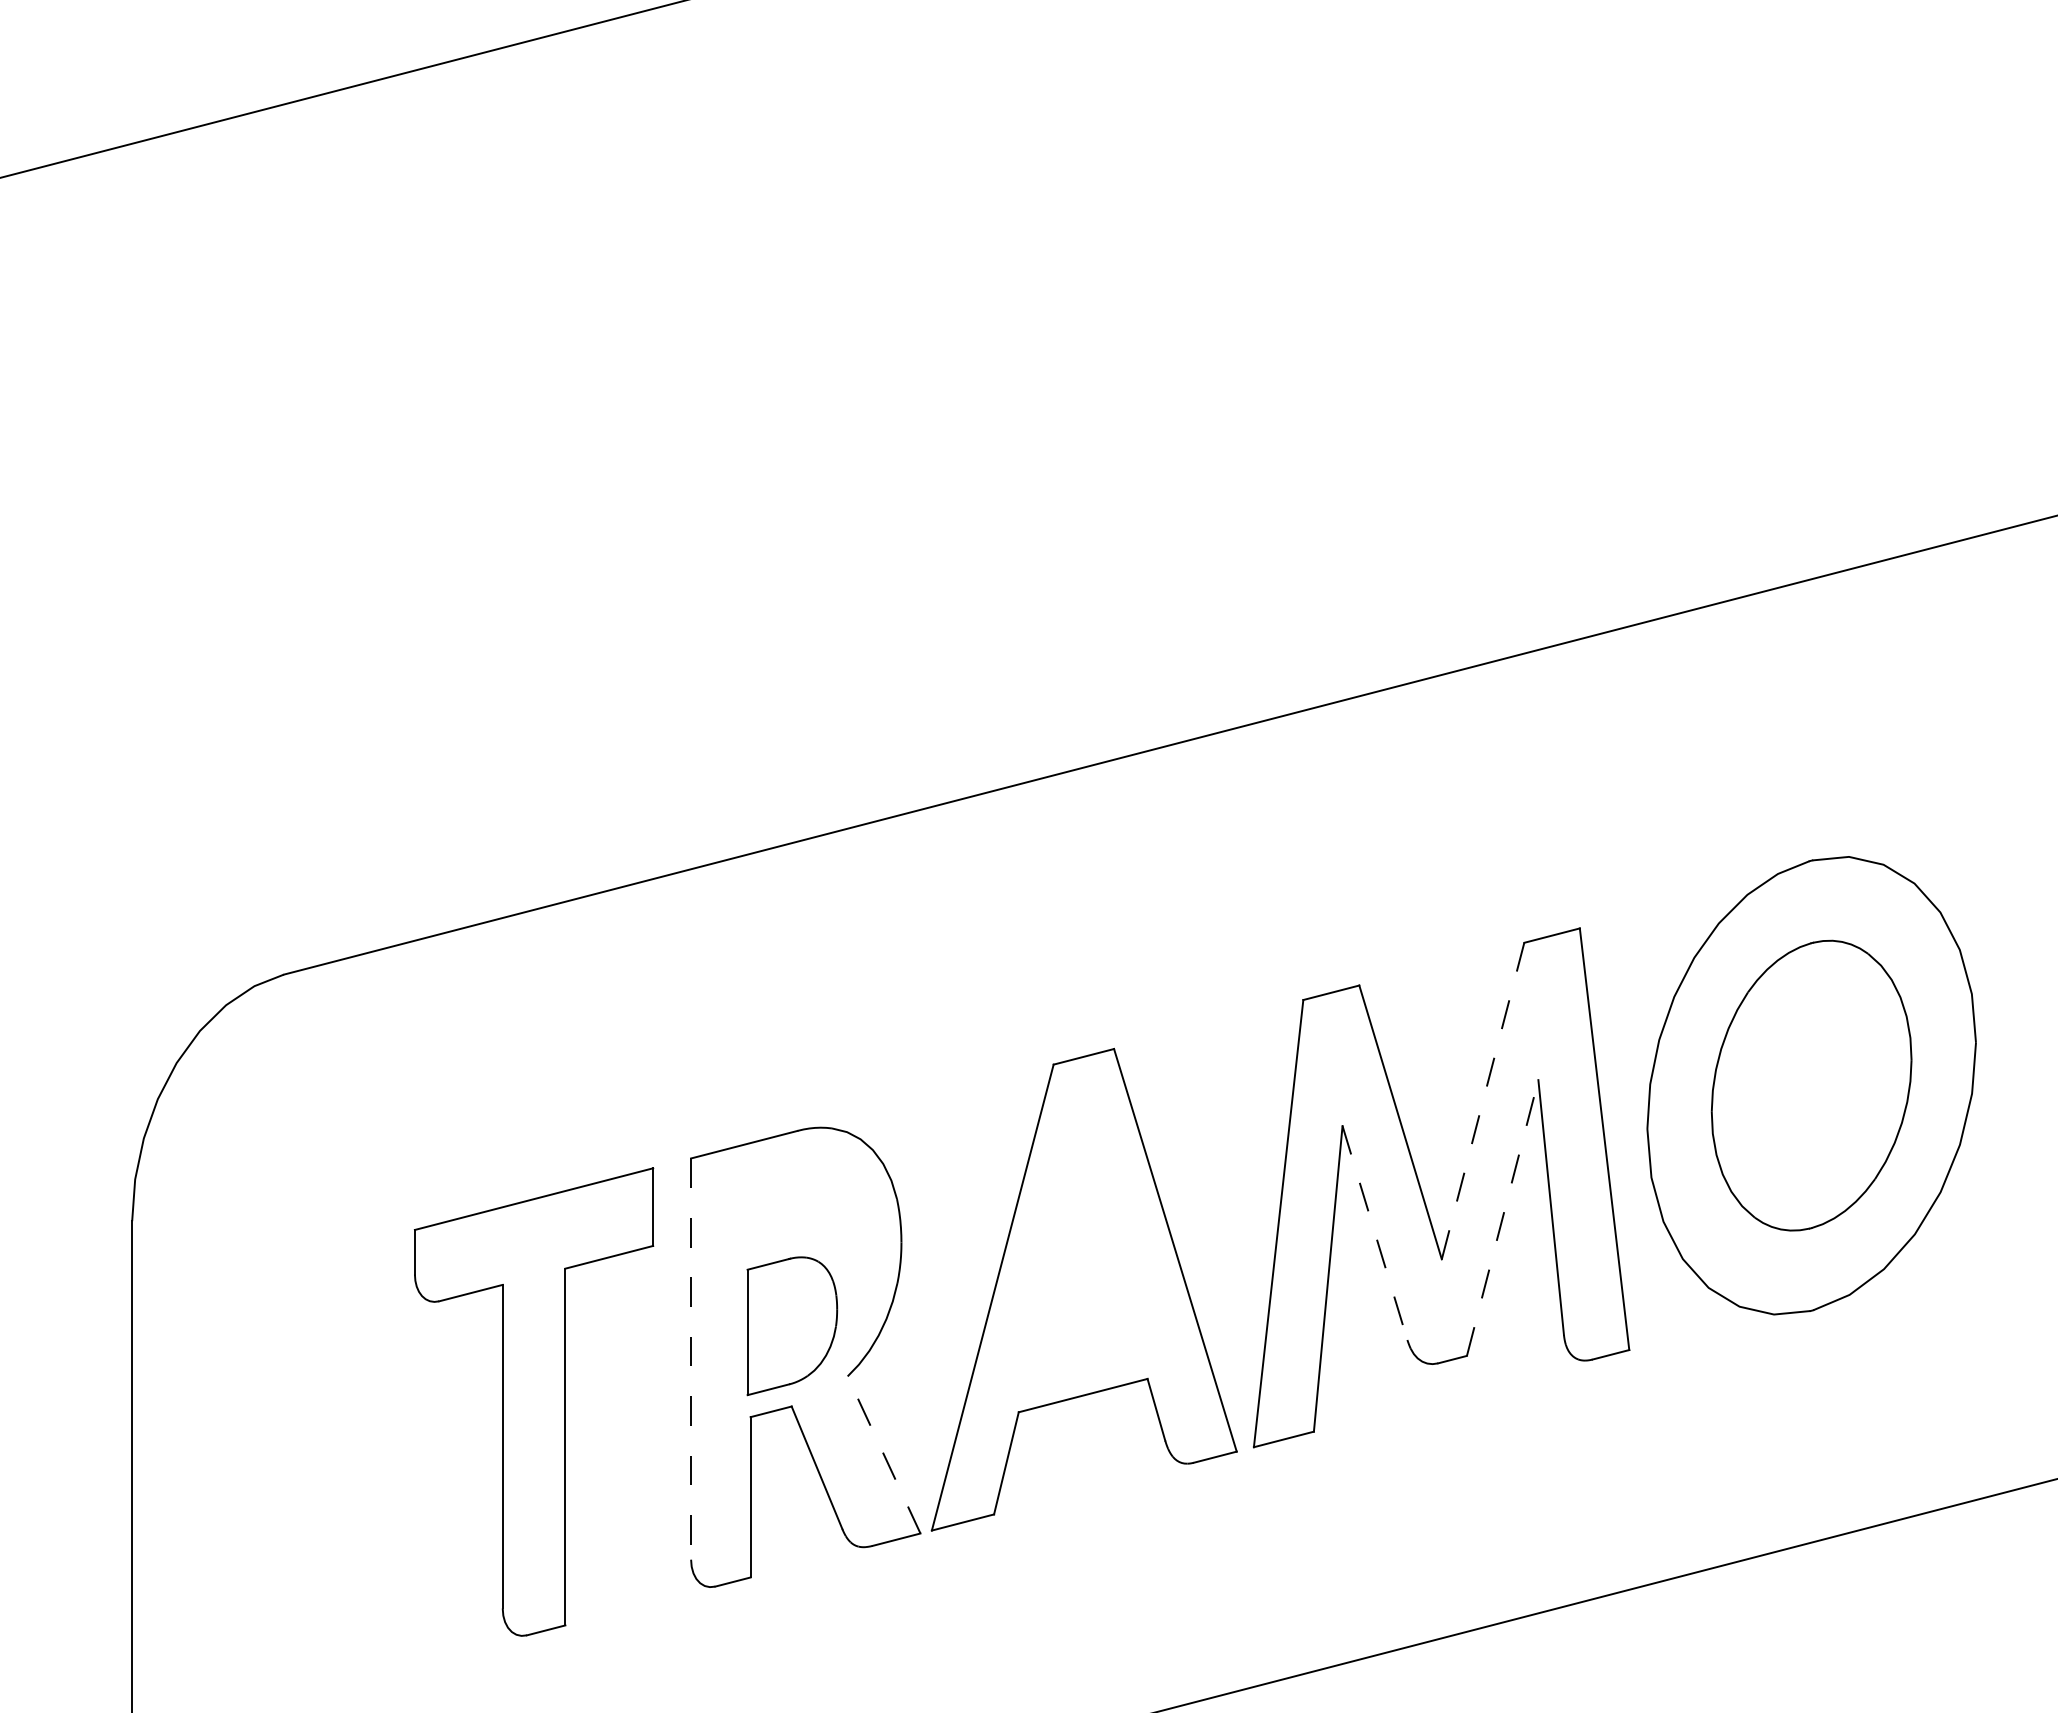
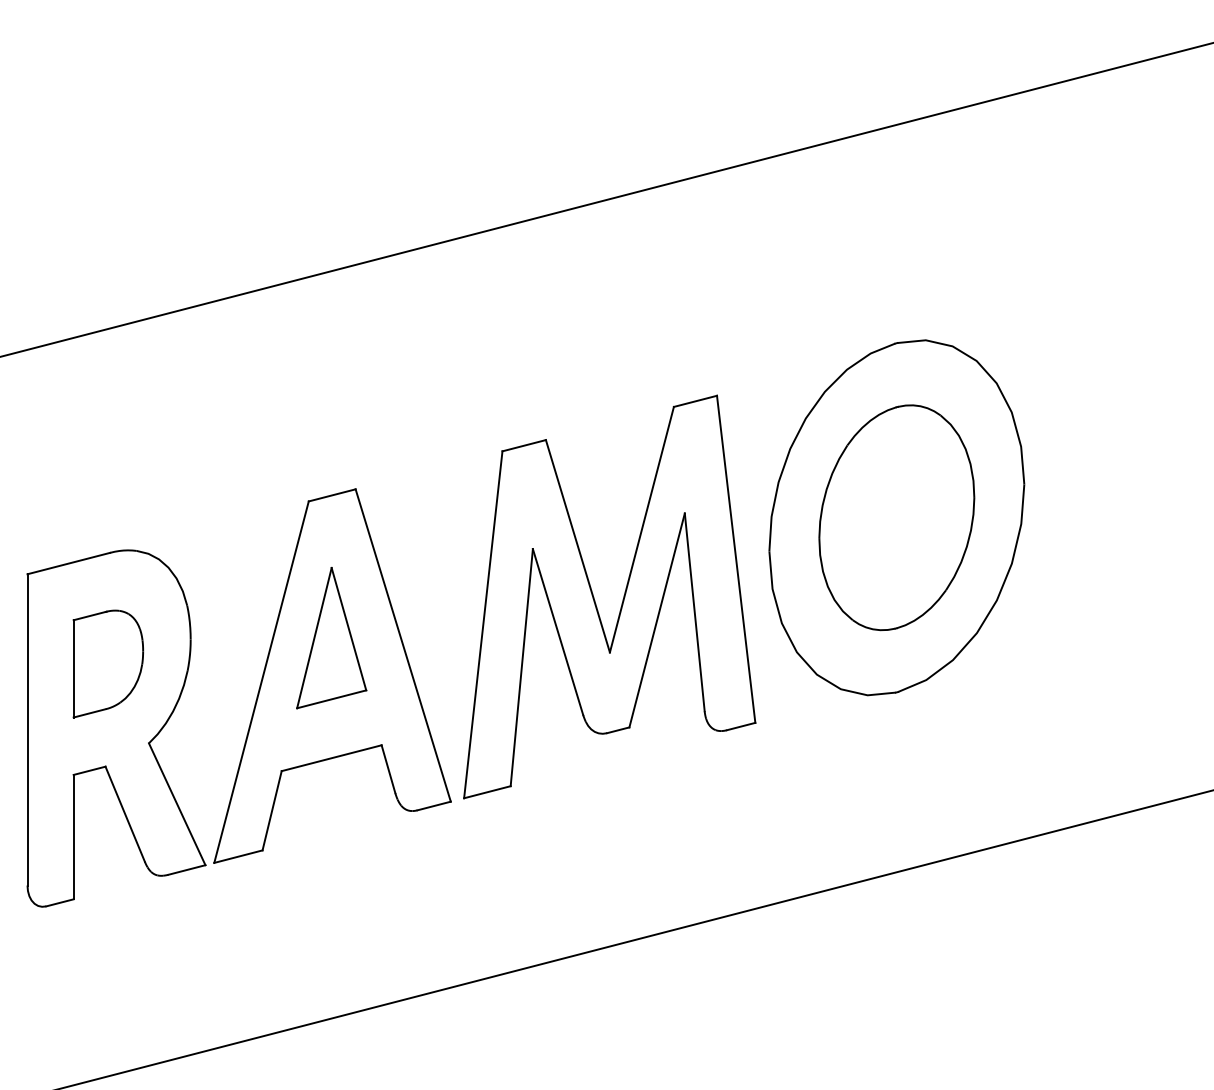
line: (1483, 1101) -> (642, 530), dashed -> solid
line: (1502, 1217) -> (656, 620), dashed -> solid
line: (1374, 1233) -> (557, 632), dashed -> solid
part: (1082, 1240) -> (331, 637), added
part: (792, 1326) -> (108, 664), moved
line: (691, 1359) -> (27, 730), dashed -> solid
line: (884, 1454) -> (177, 803), dashed -> solid

